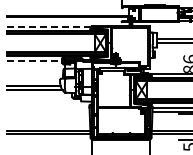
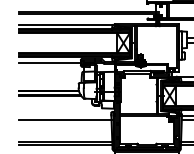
line: (49, 26) -> (66, 24), dashed -> solid
line: (34, 60) -> (49, 62), dashed -> solid
line: (47, 111) -> (64, 119), added

